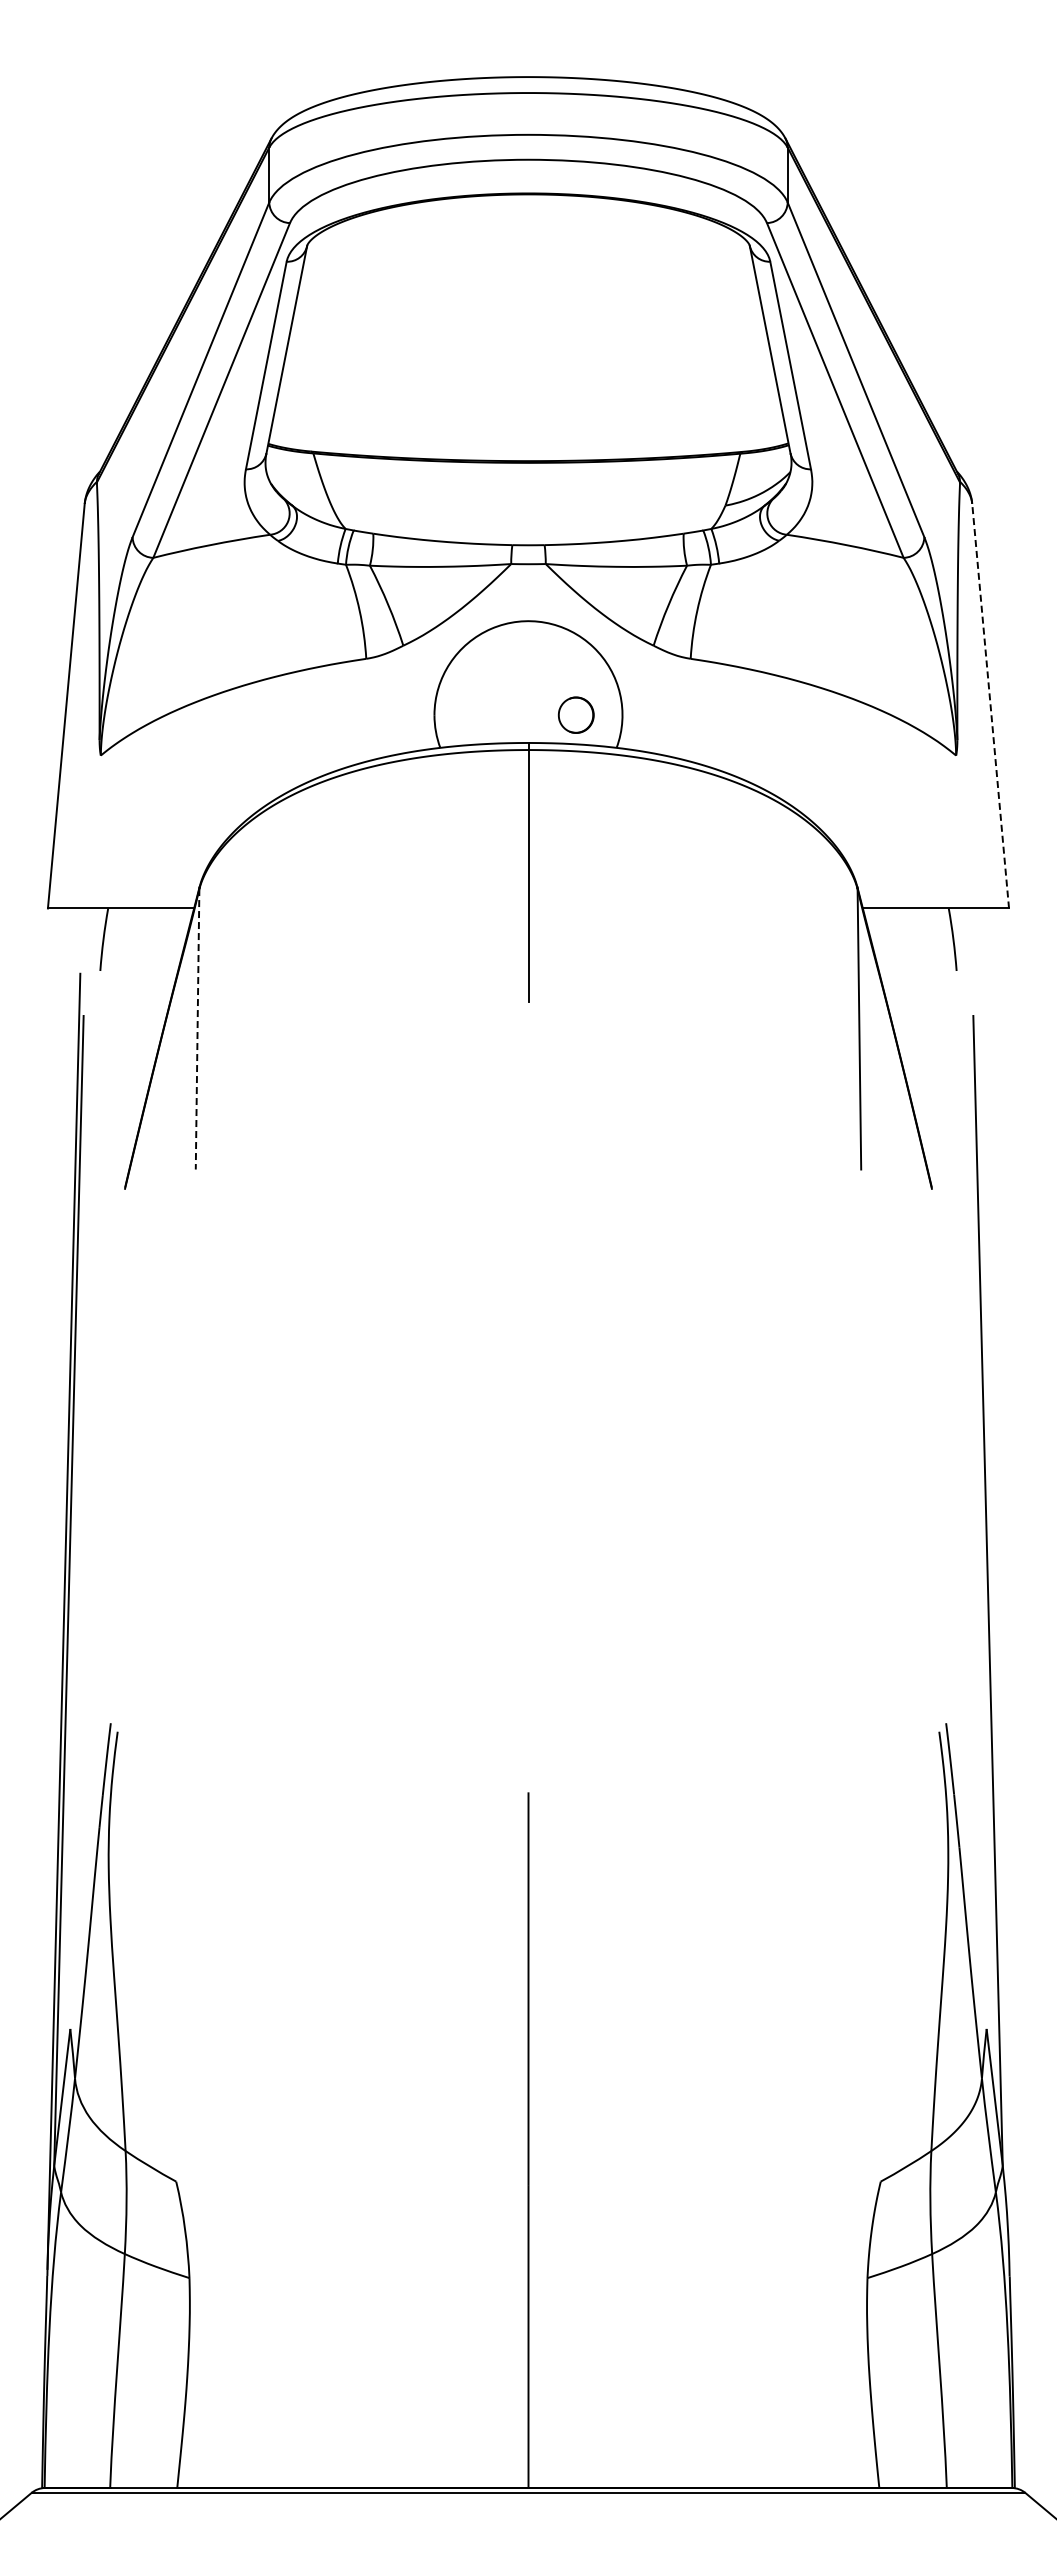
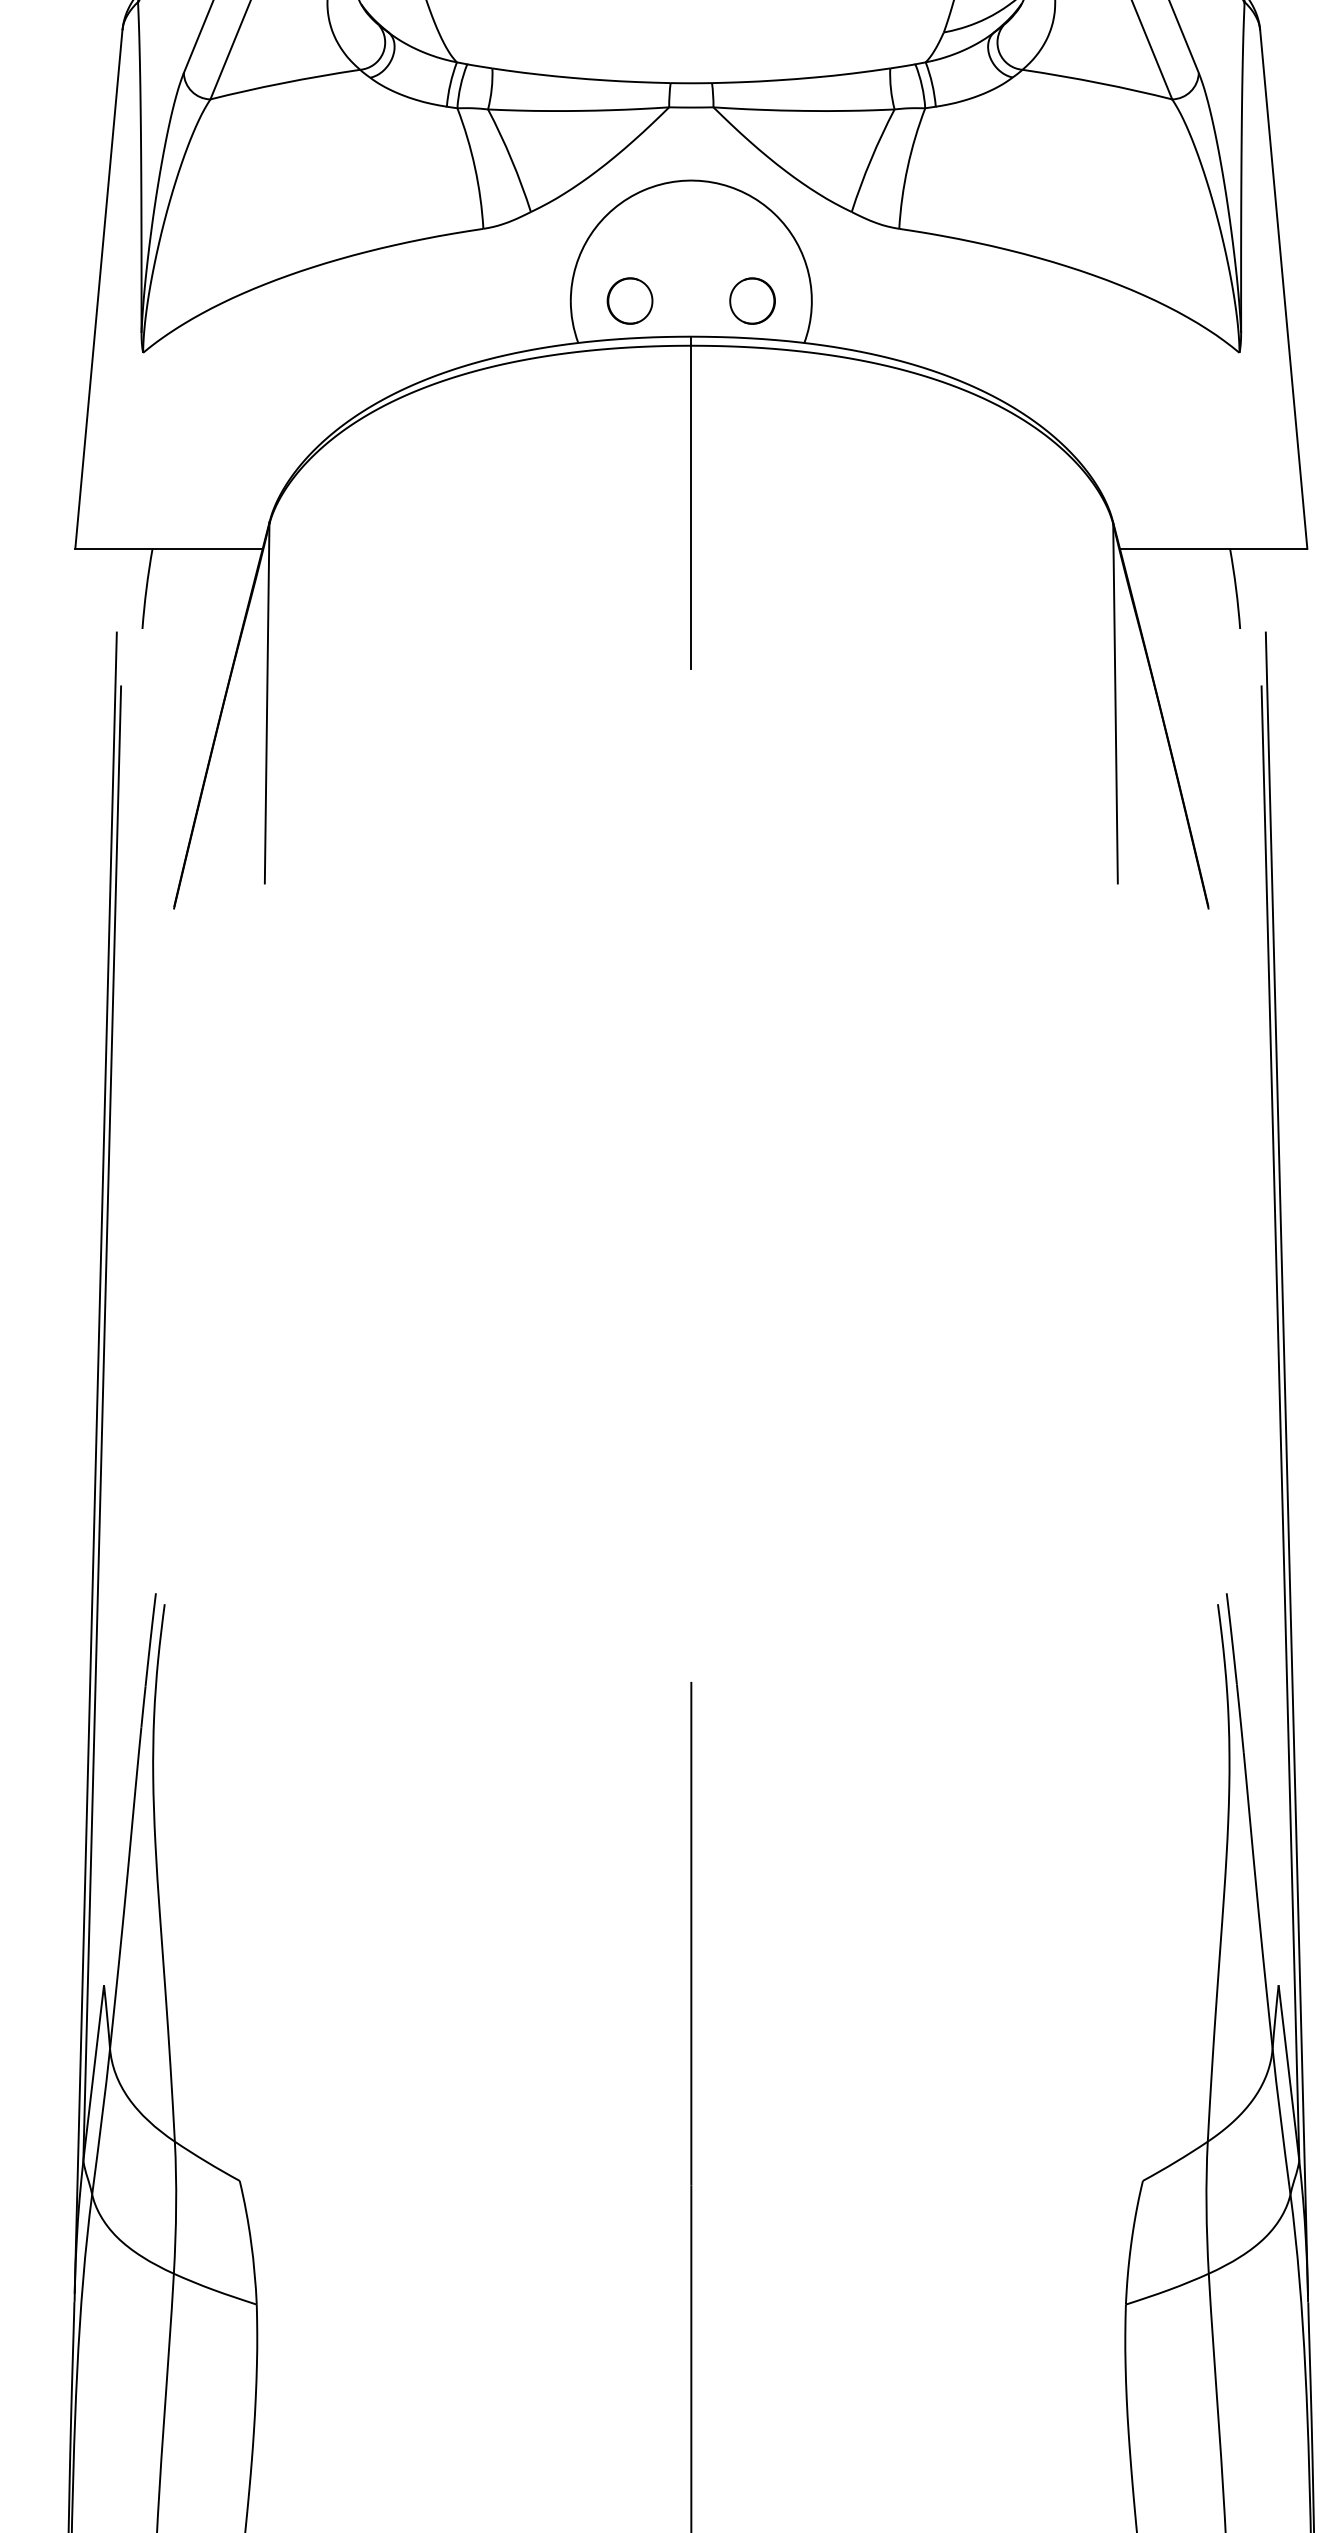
line: (990, 705) -> (1283, 288), dashed -> solid
part: (480, 714) -> (629, 300), added
line: (197, 1029) -> (267, 704), dashed -> solid
line: (992, 1621) -> (1286, 1462), added

